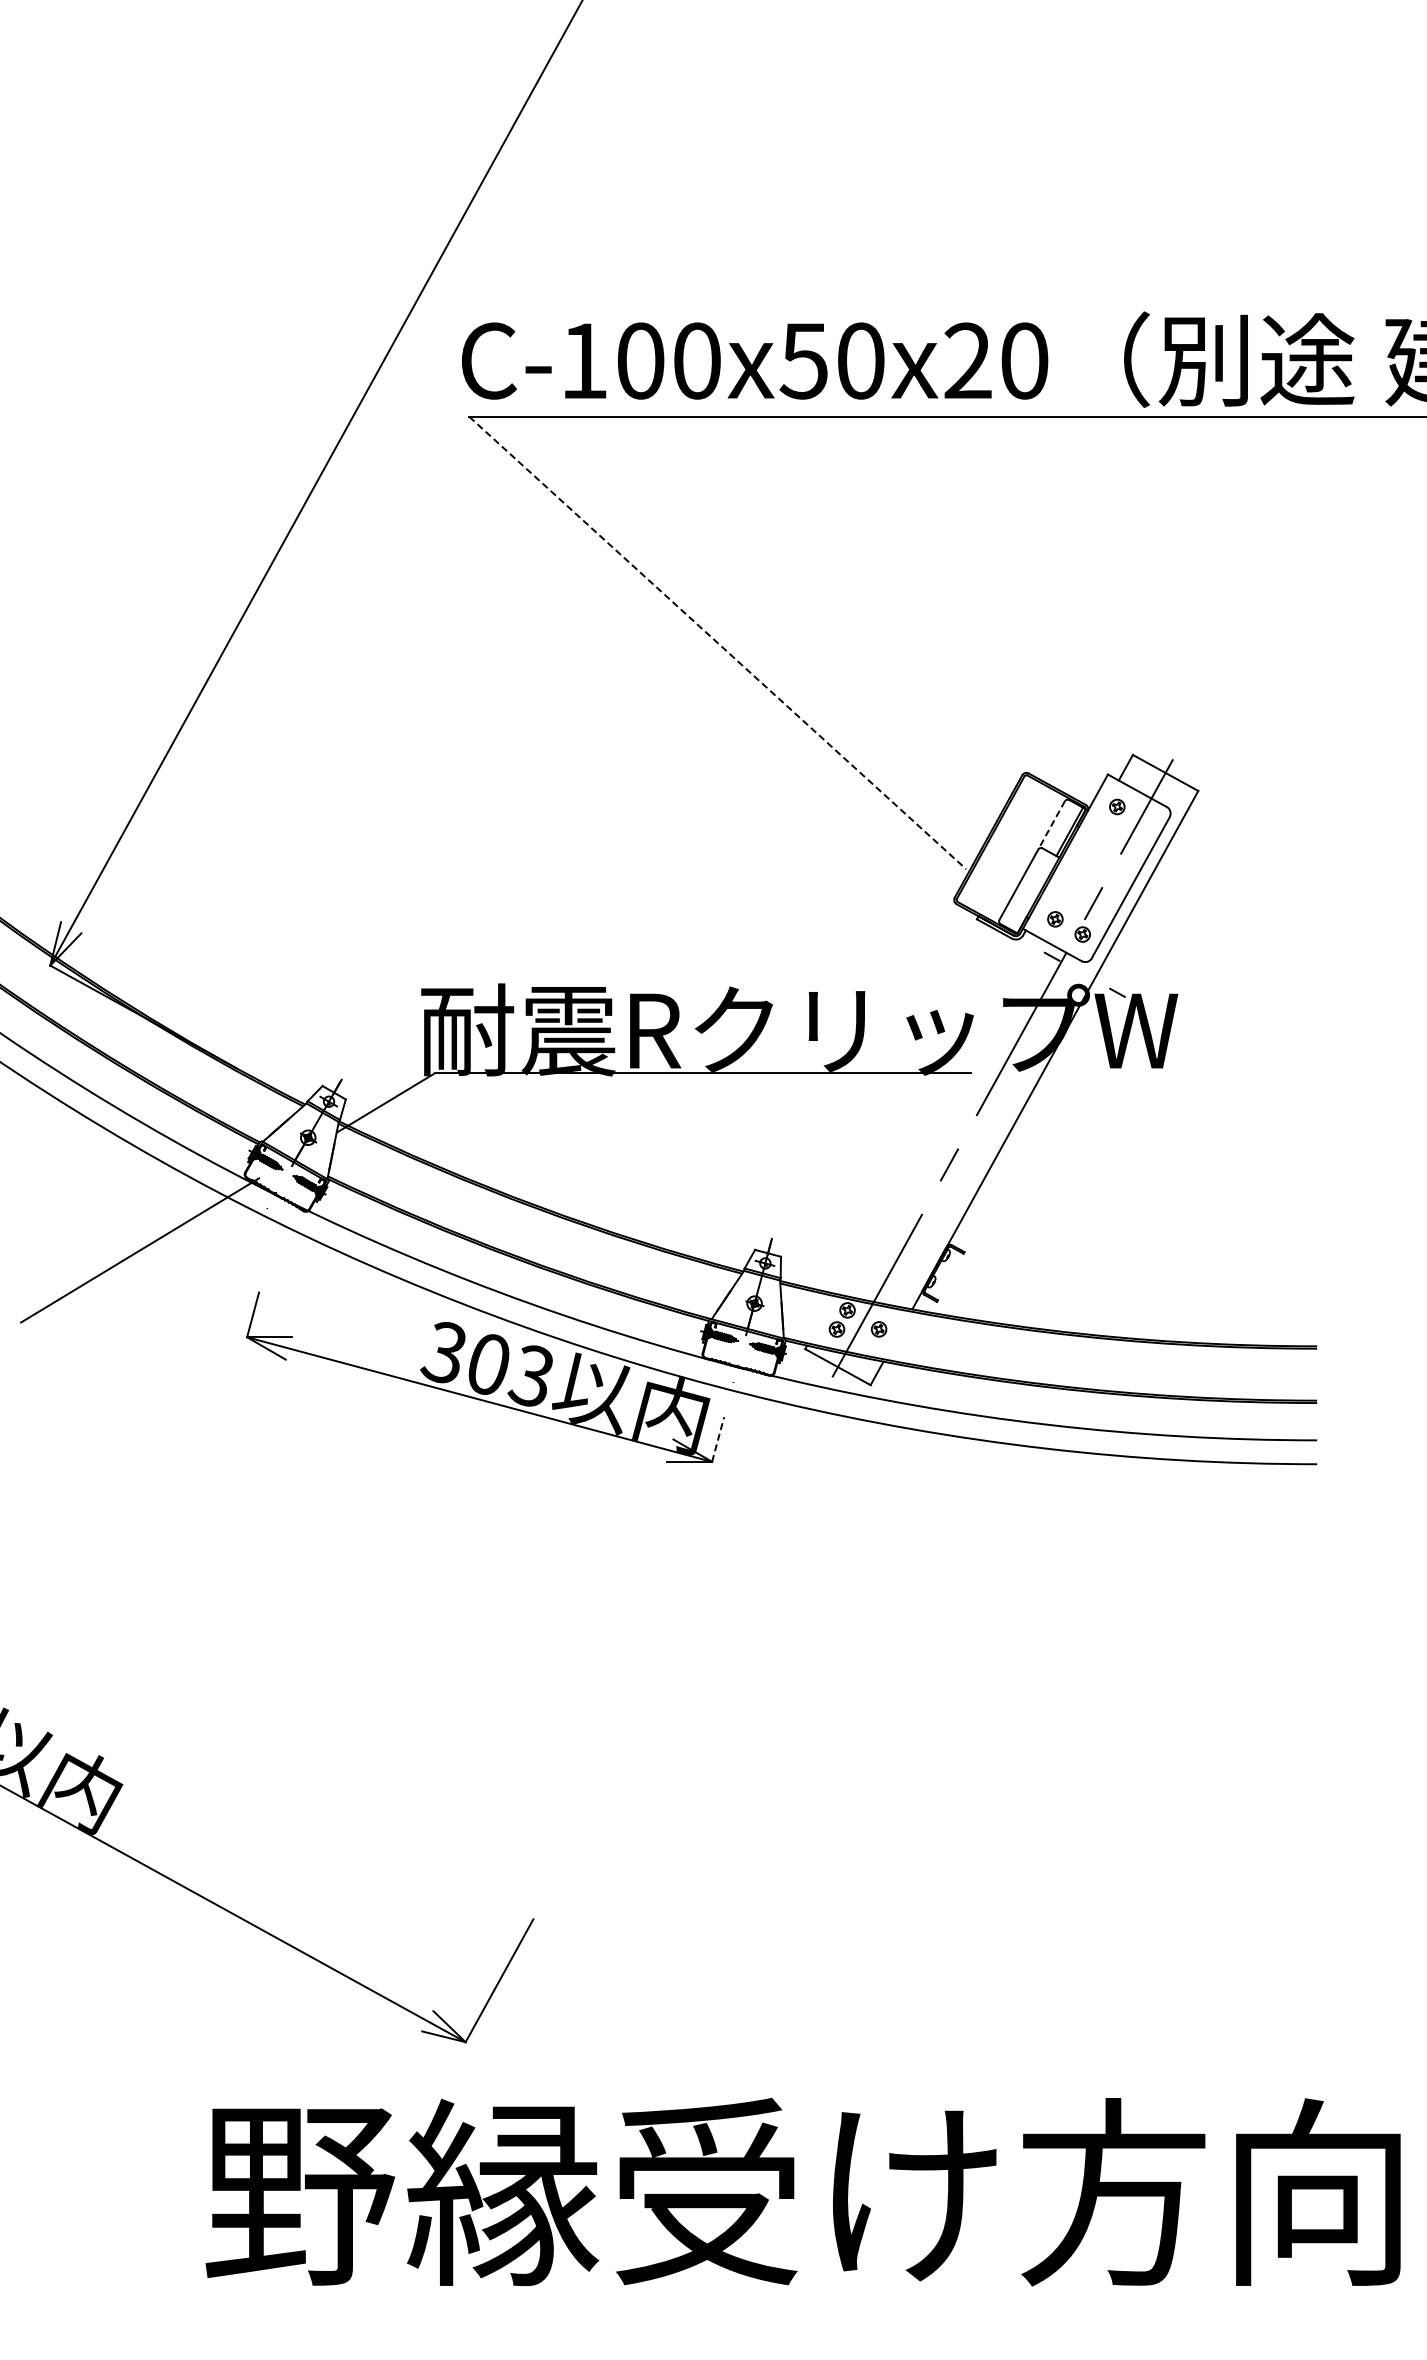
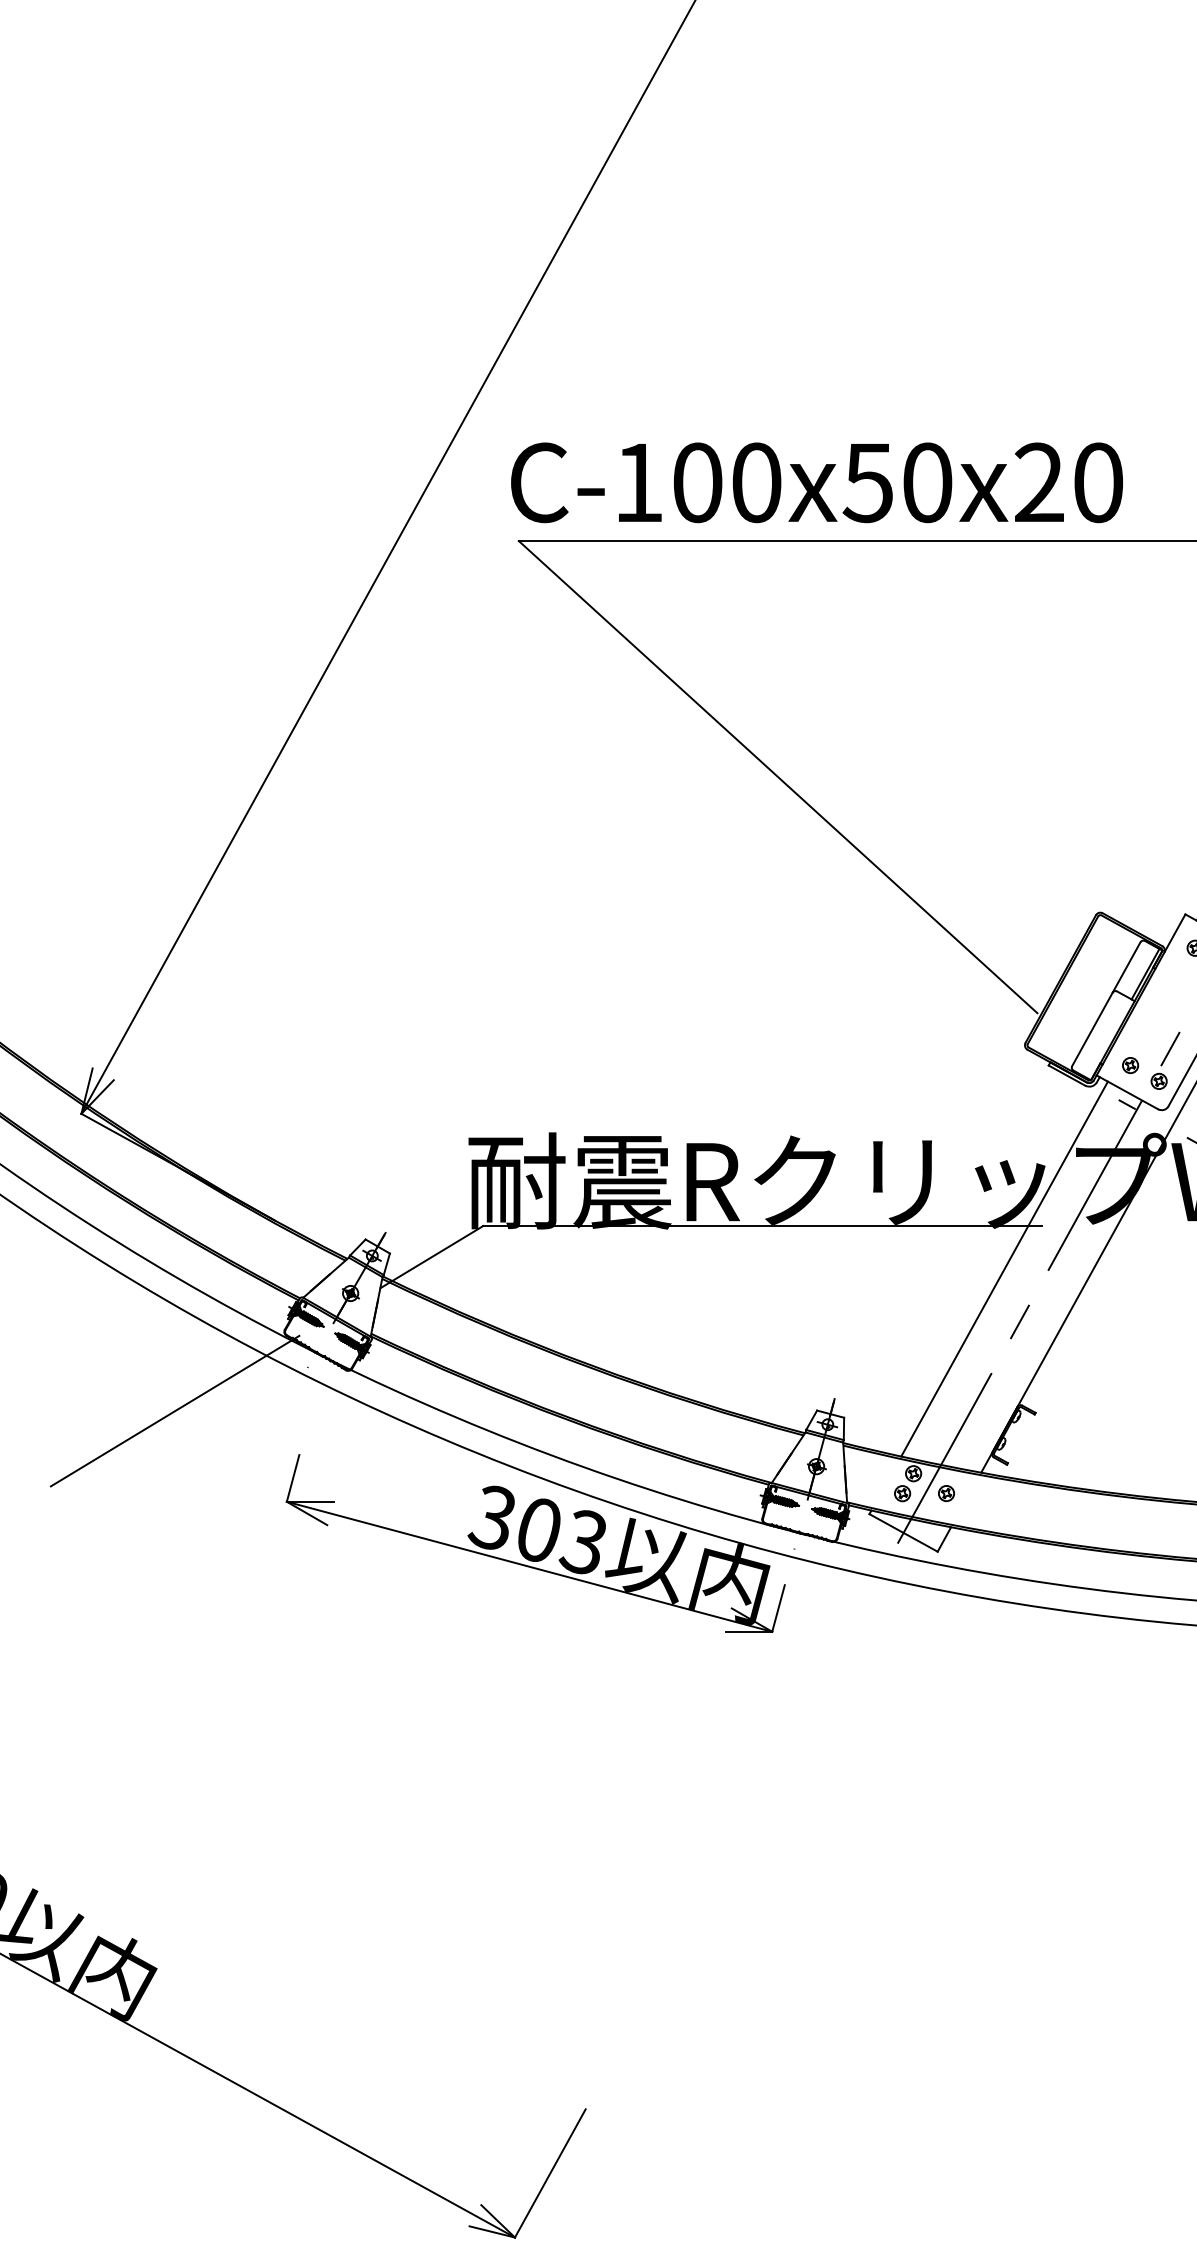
line: (717, 643) -> (777, 777), dashed -> solid
line: (1051, 825) -> (1126, 967), dashed -> solid
line: (934, 1113) -> (1004, 1268), added
line: (718, 1439) -> (778, 1608), dashed -> solid

